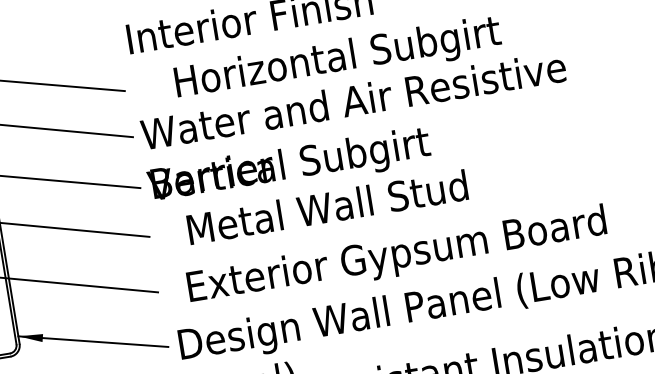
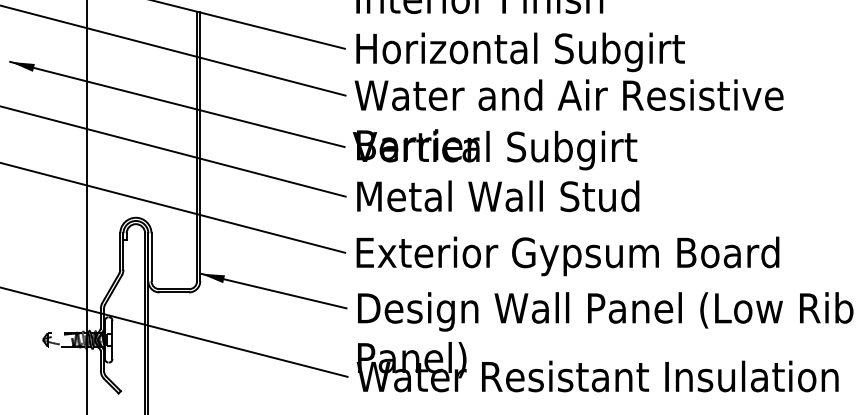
text: (338, 59) -> (520, 52), moved
text: (327, 207) -> (498, 196), moved
text: (396, 257) -> (567, 256), moved

